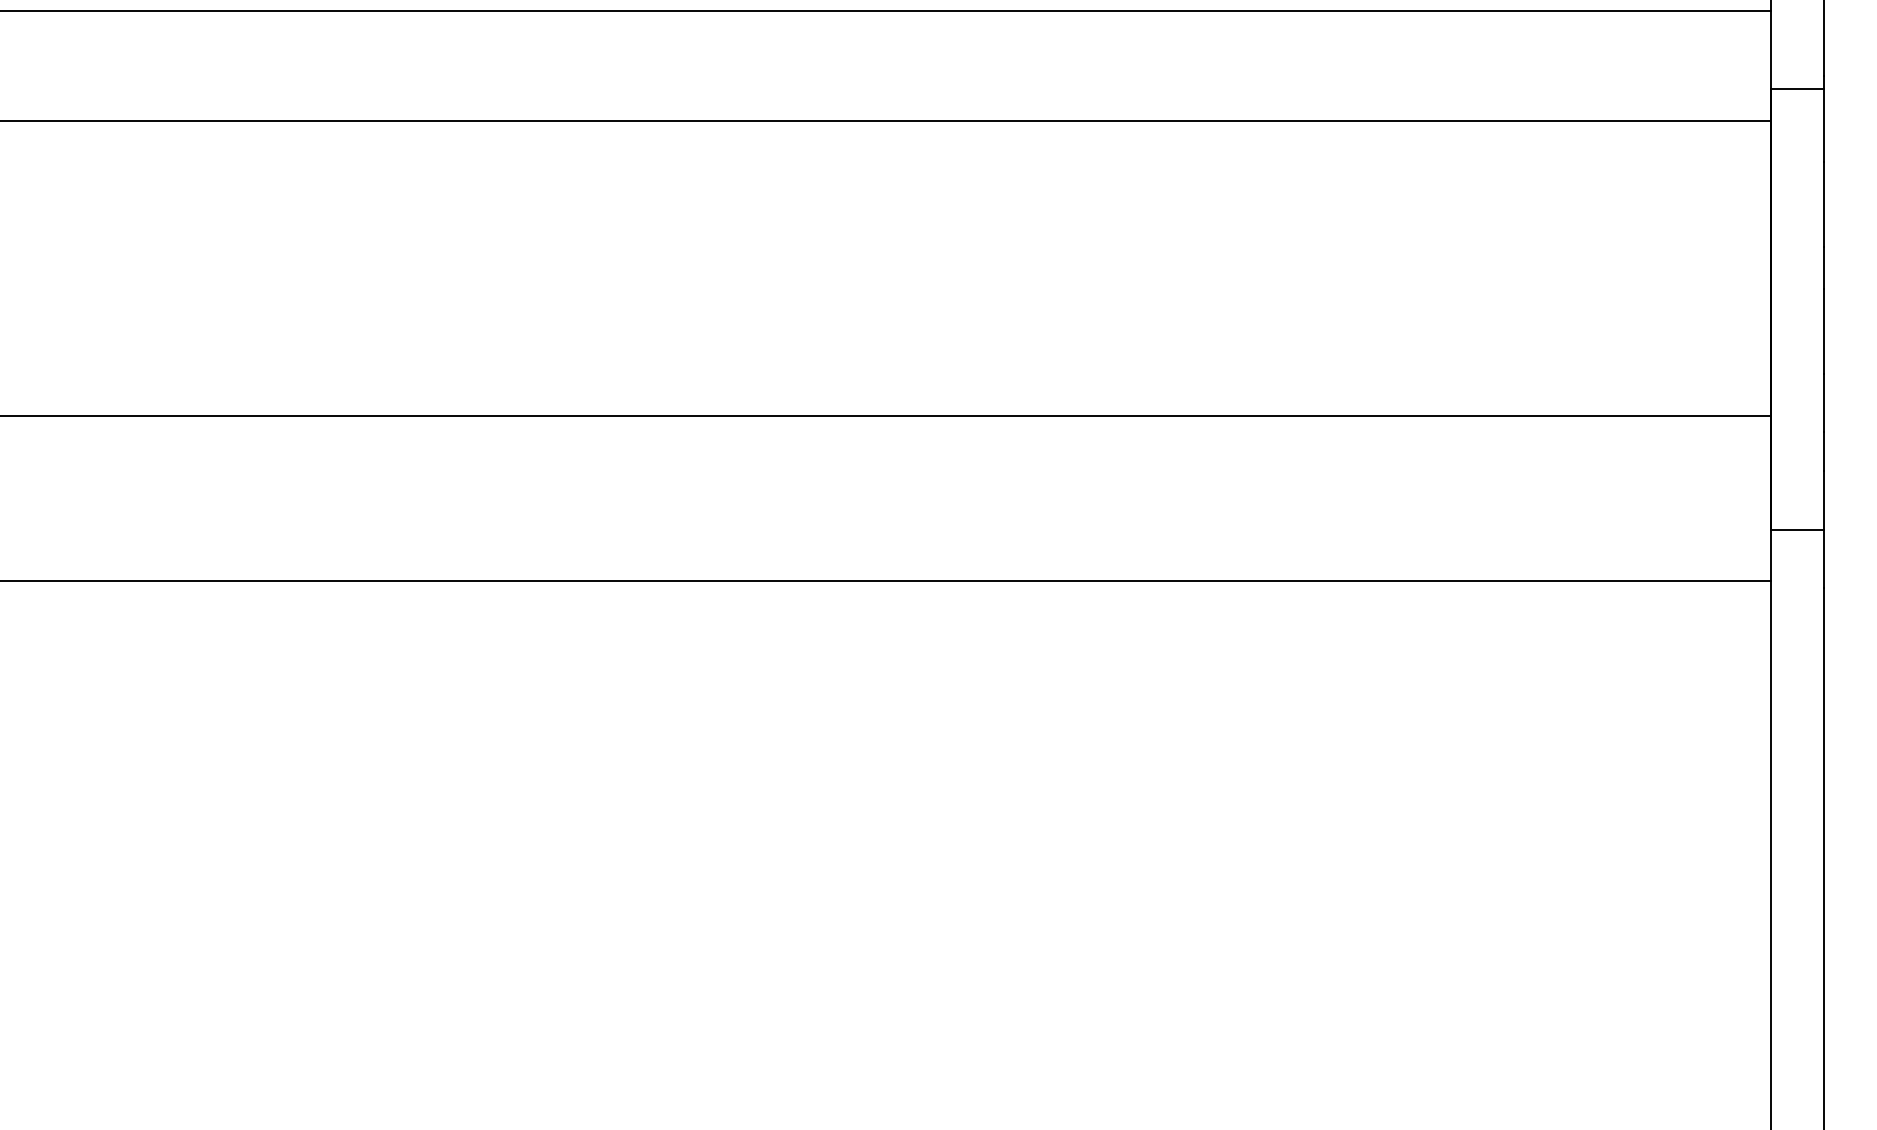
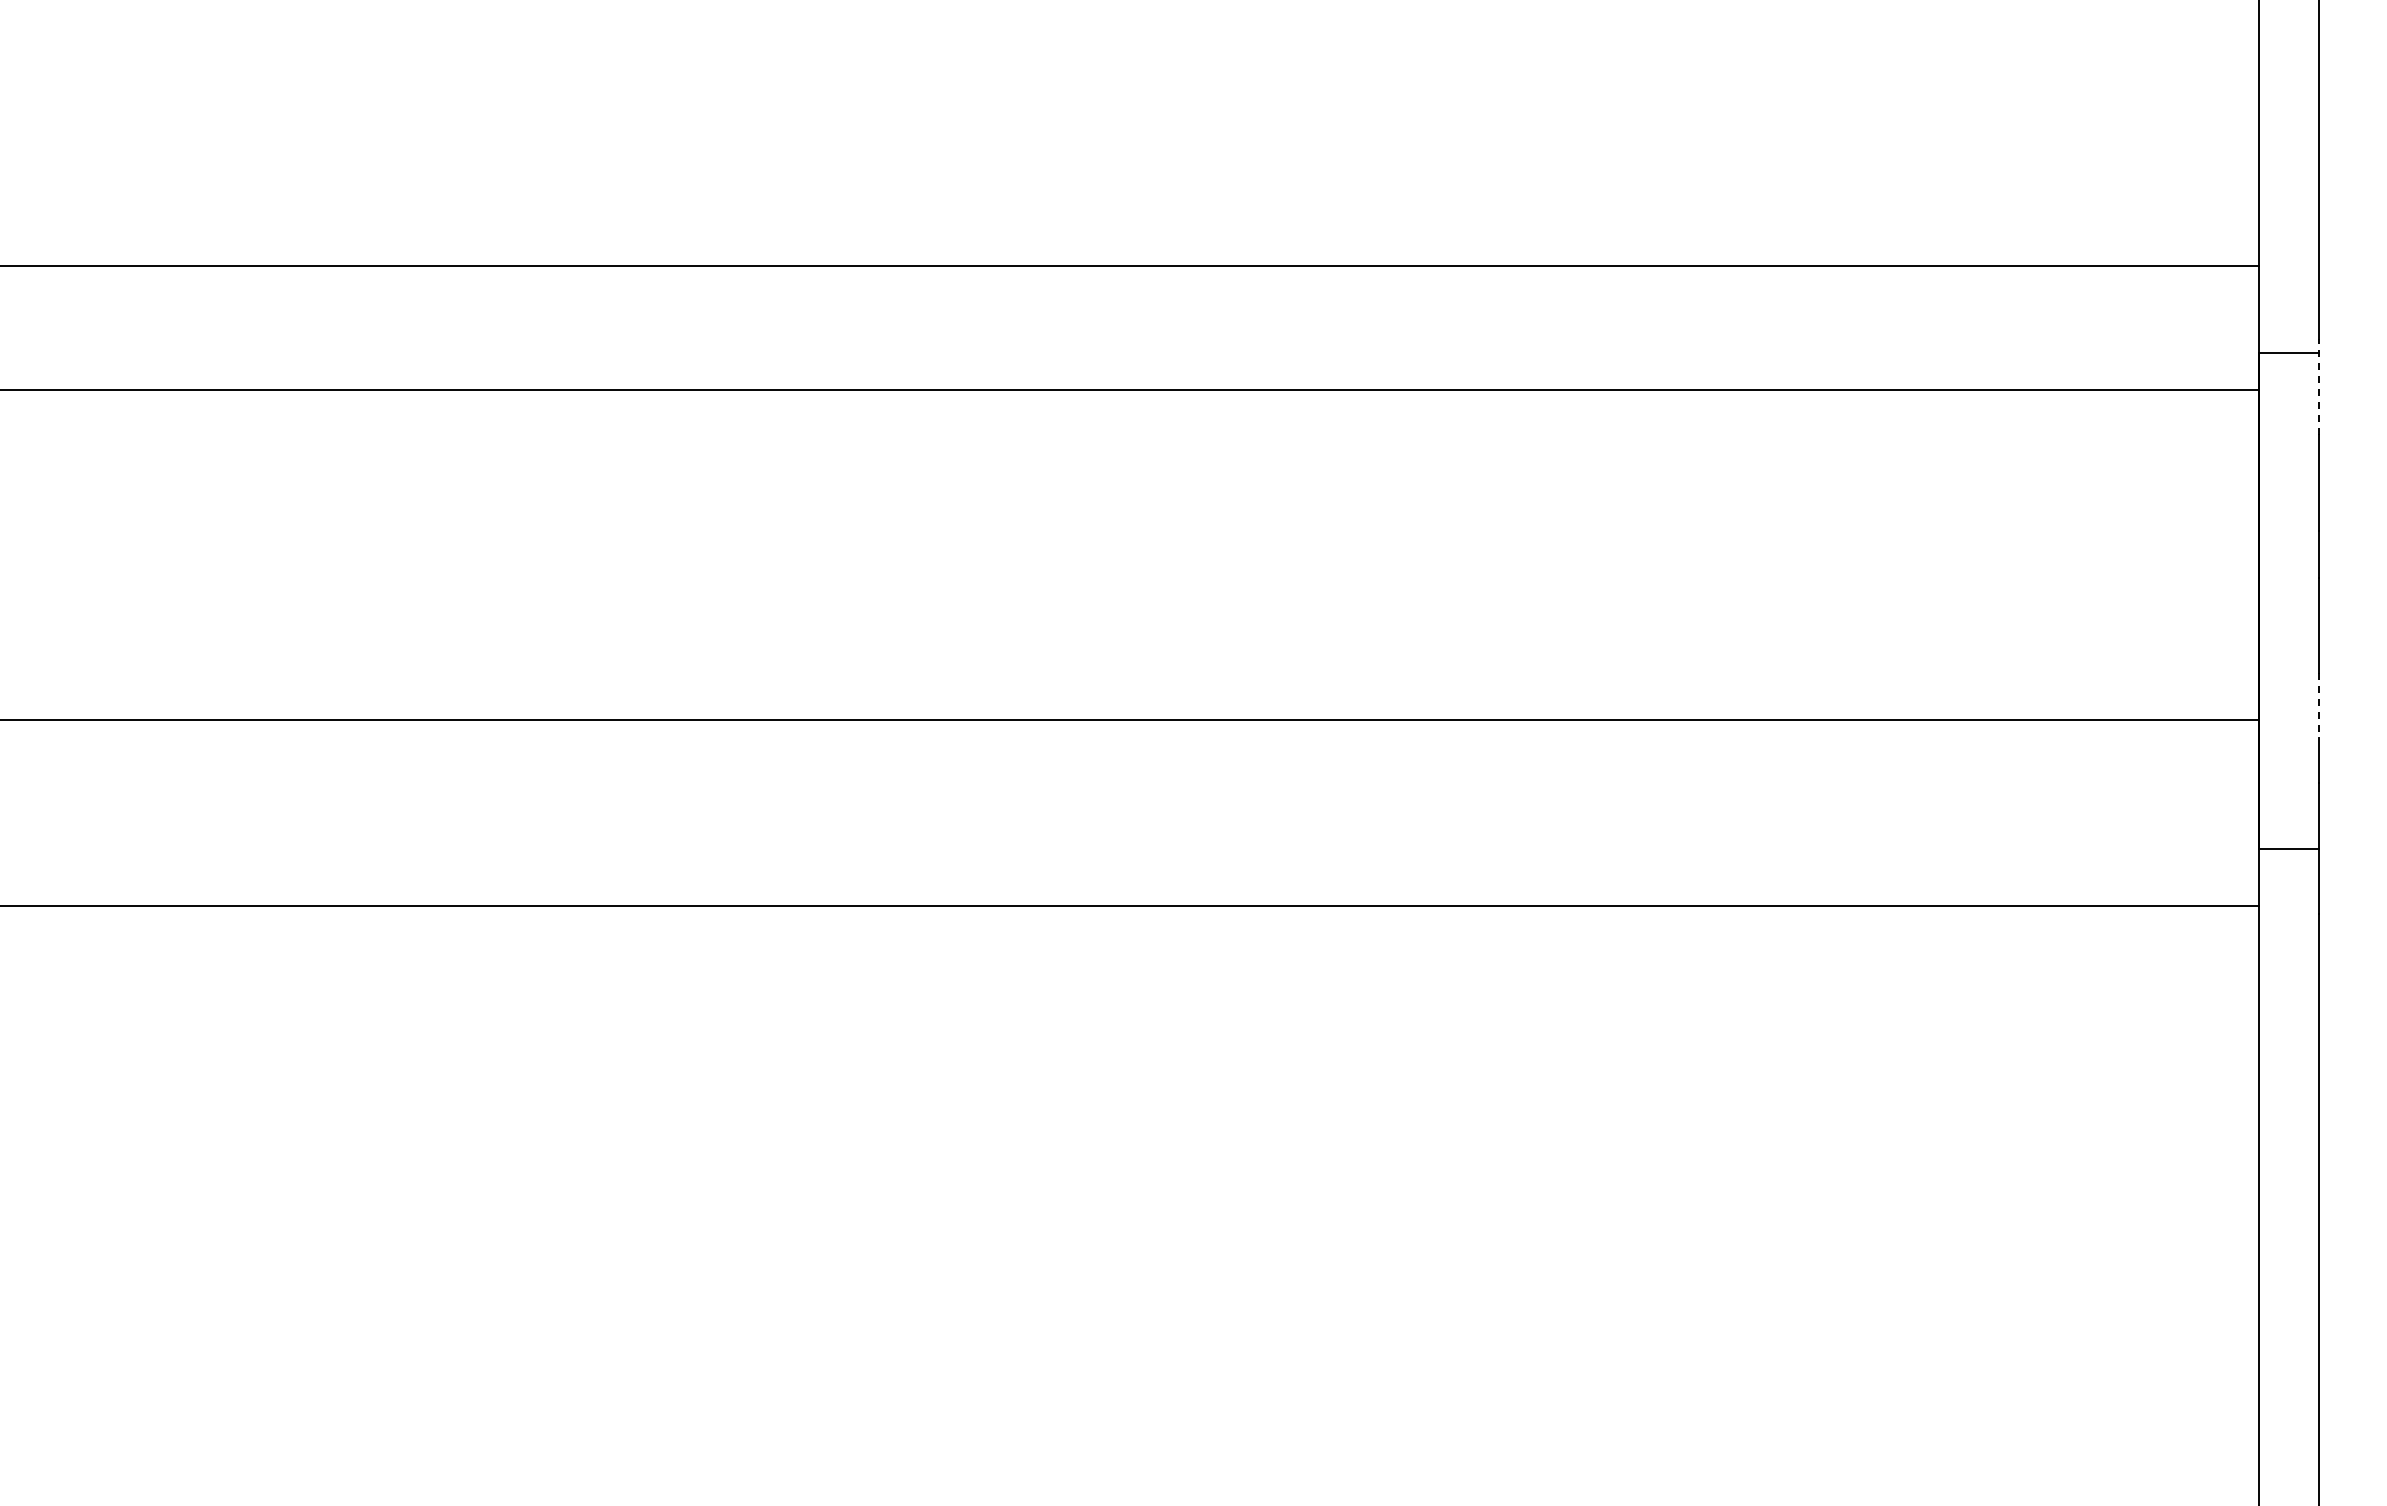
line: (1824, 118) -> (2319, 386), solid -> dashed
line: (1824, 403) -> (2319, 706), solid -> dashed

